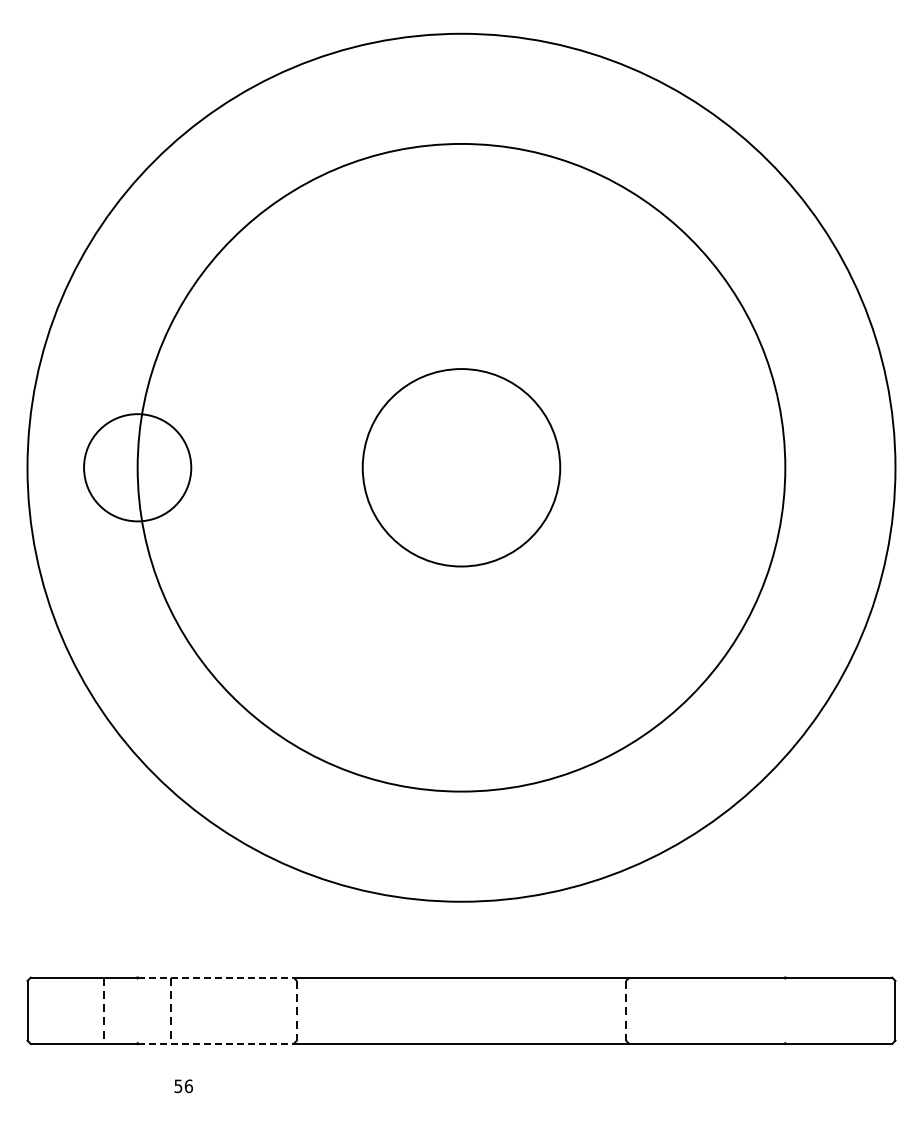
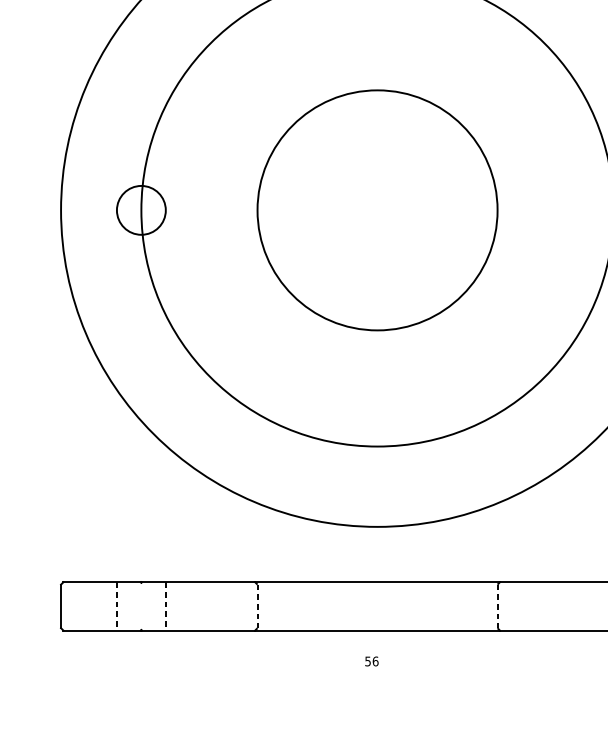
circle: (137, 467) -> (141, 210), size x0.62
circle: (461, 467) -> (377, 210), size x1.67
line: (215, 977) -> (198, 582), dashed -> solid
line: (215, 1043) -> (198, 630), dashed -> solid
text: (183, 1086) -> (371, 661), moved

